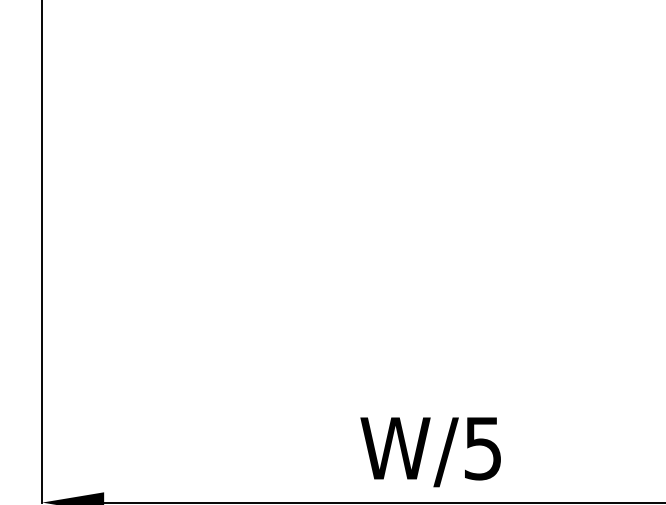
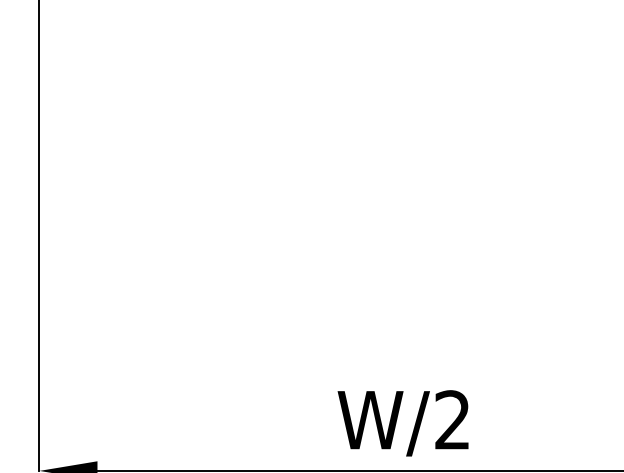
text: (482, 448) -> (452, 420), W/5 -> W/2

